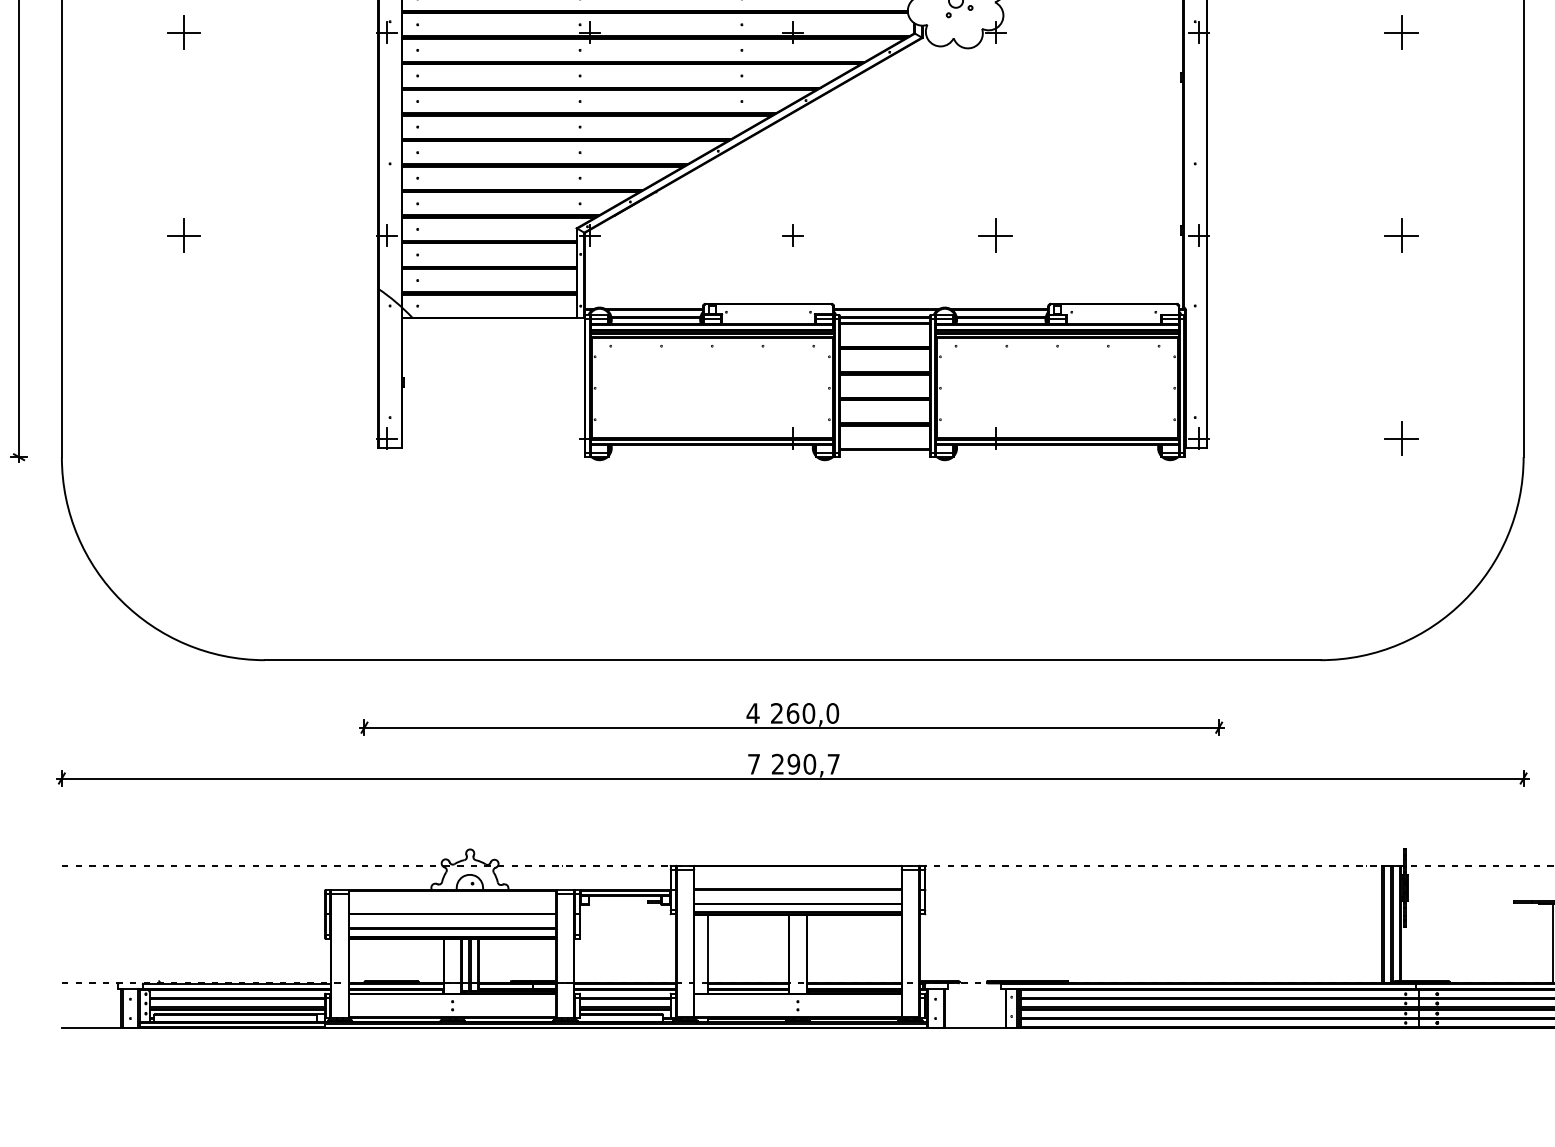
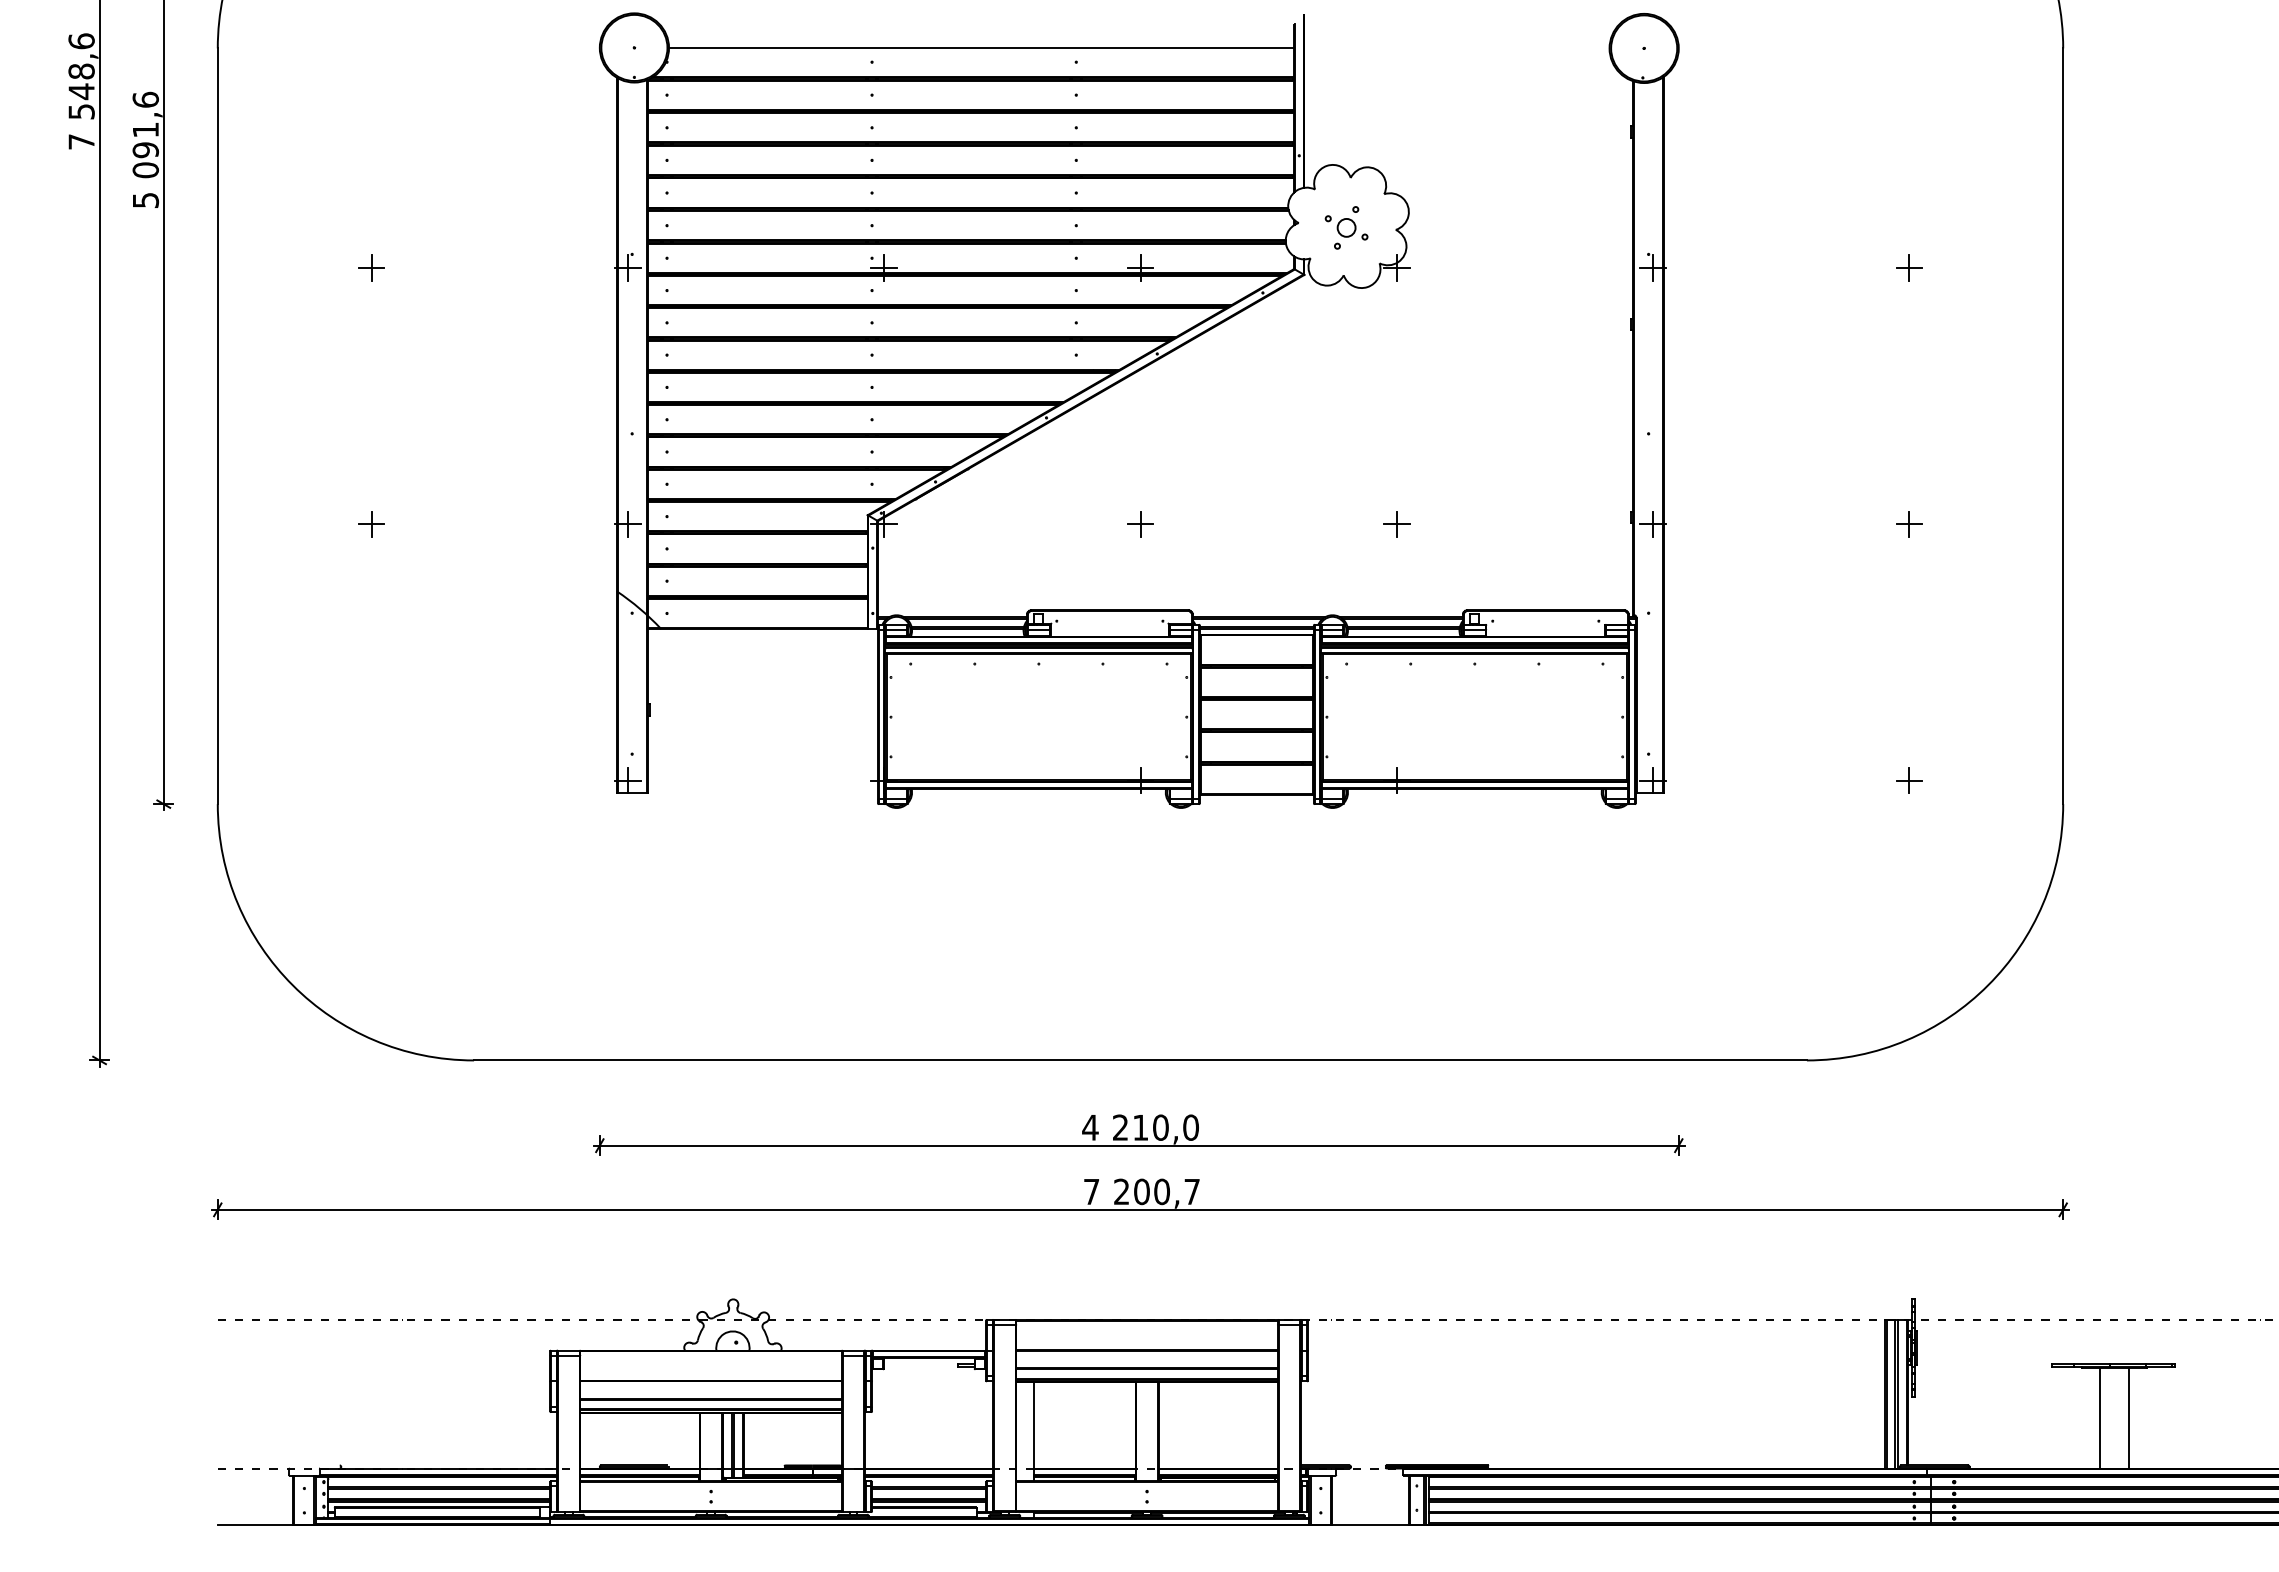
part: (183, 32) -> (371, 267), size x0.62
part: (1401, 32) -> (1909, 267), size x0.62
part: (183, 235) -> (371, 524), size x0.62
part: (995, 235) -> (1396, 524), size x0.62
part: (1401, 235) -> (1909, 524), size x0.62
part: (1401, 438) -> (1909, 780), size x0.62
text: (792, 713) -> (1140, 1127), 260,0 -> 210,0
text: (793, 764) -> (1141, 1192), 290,7 -> 200,7

